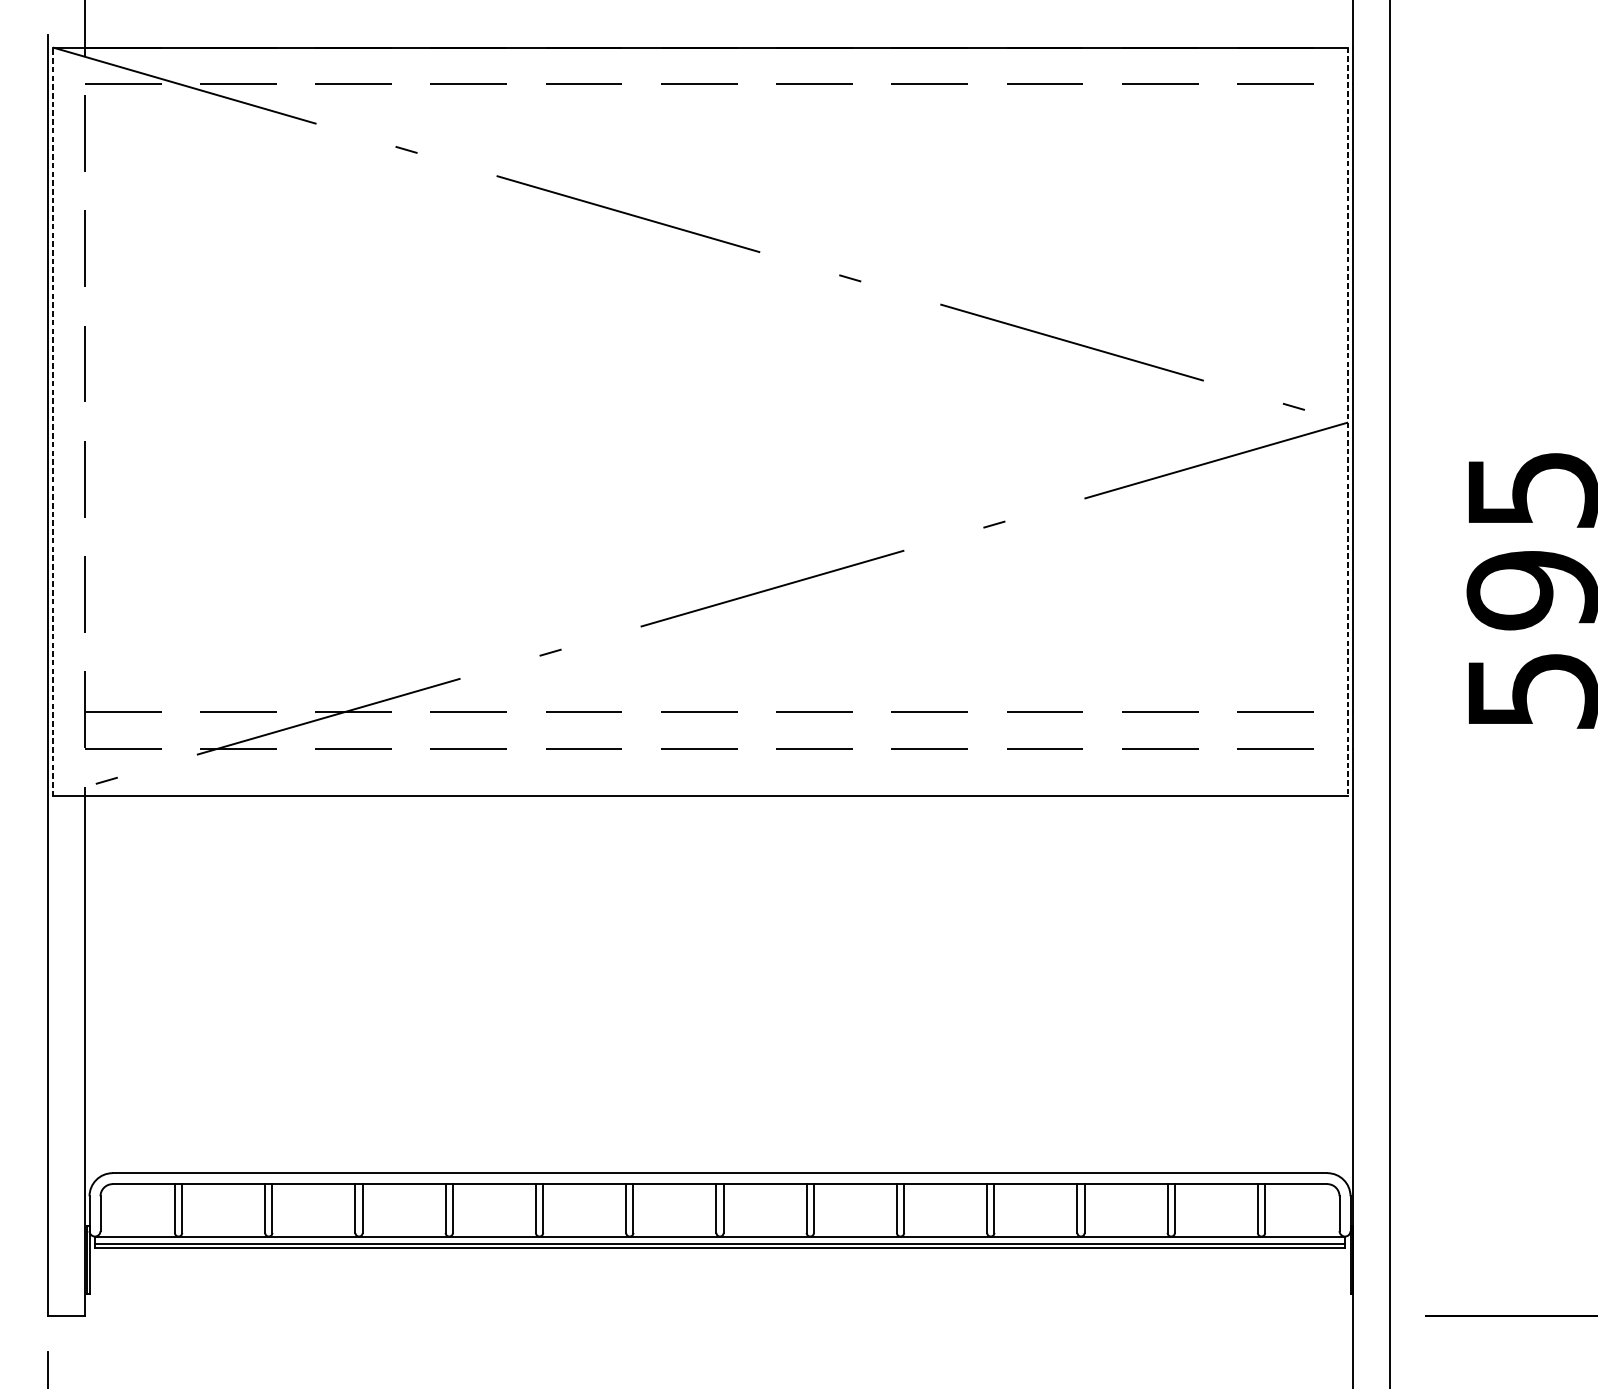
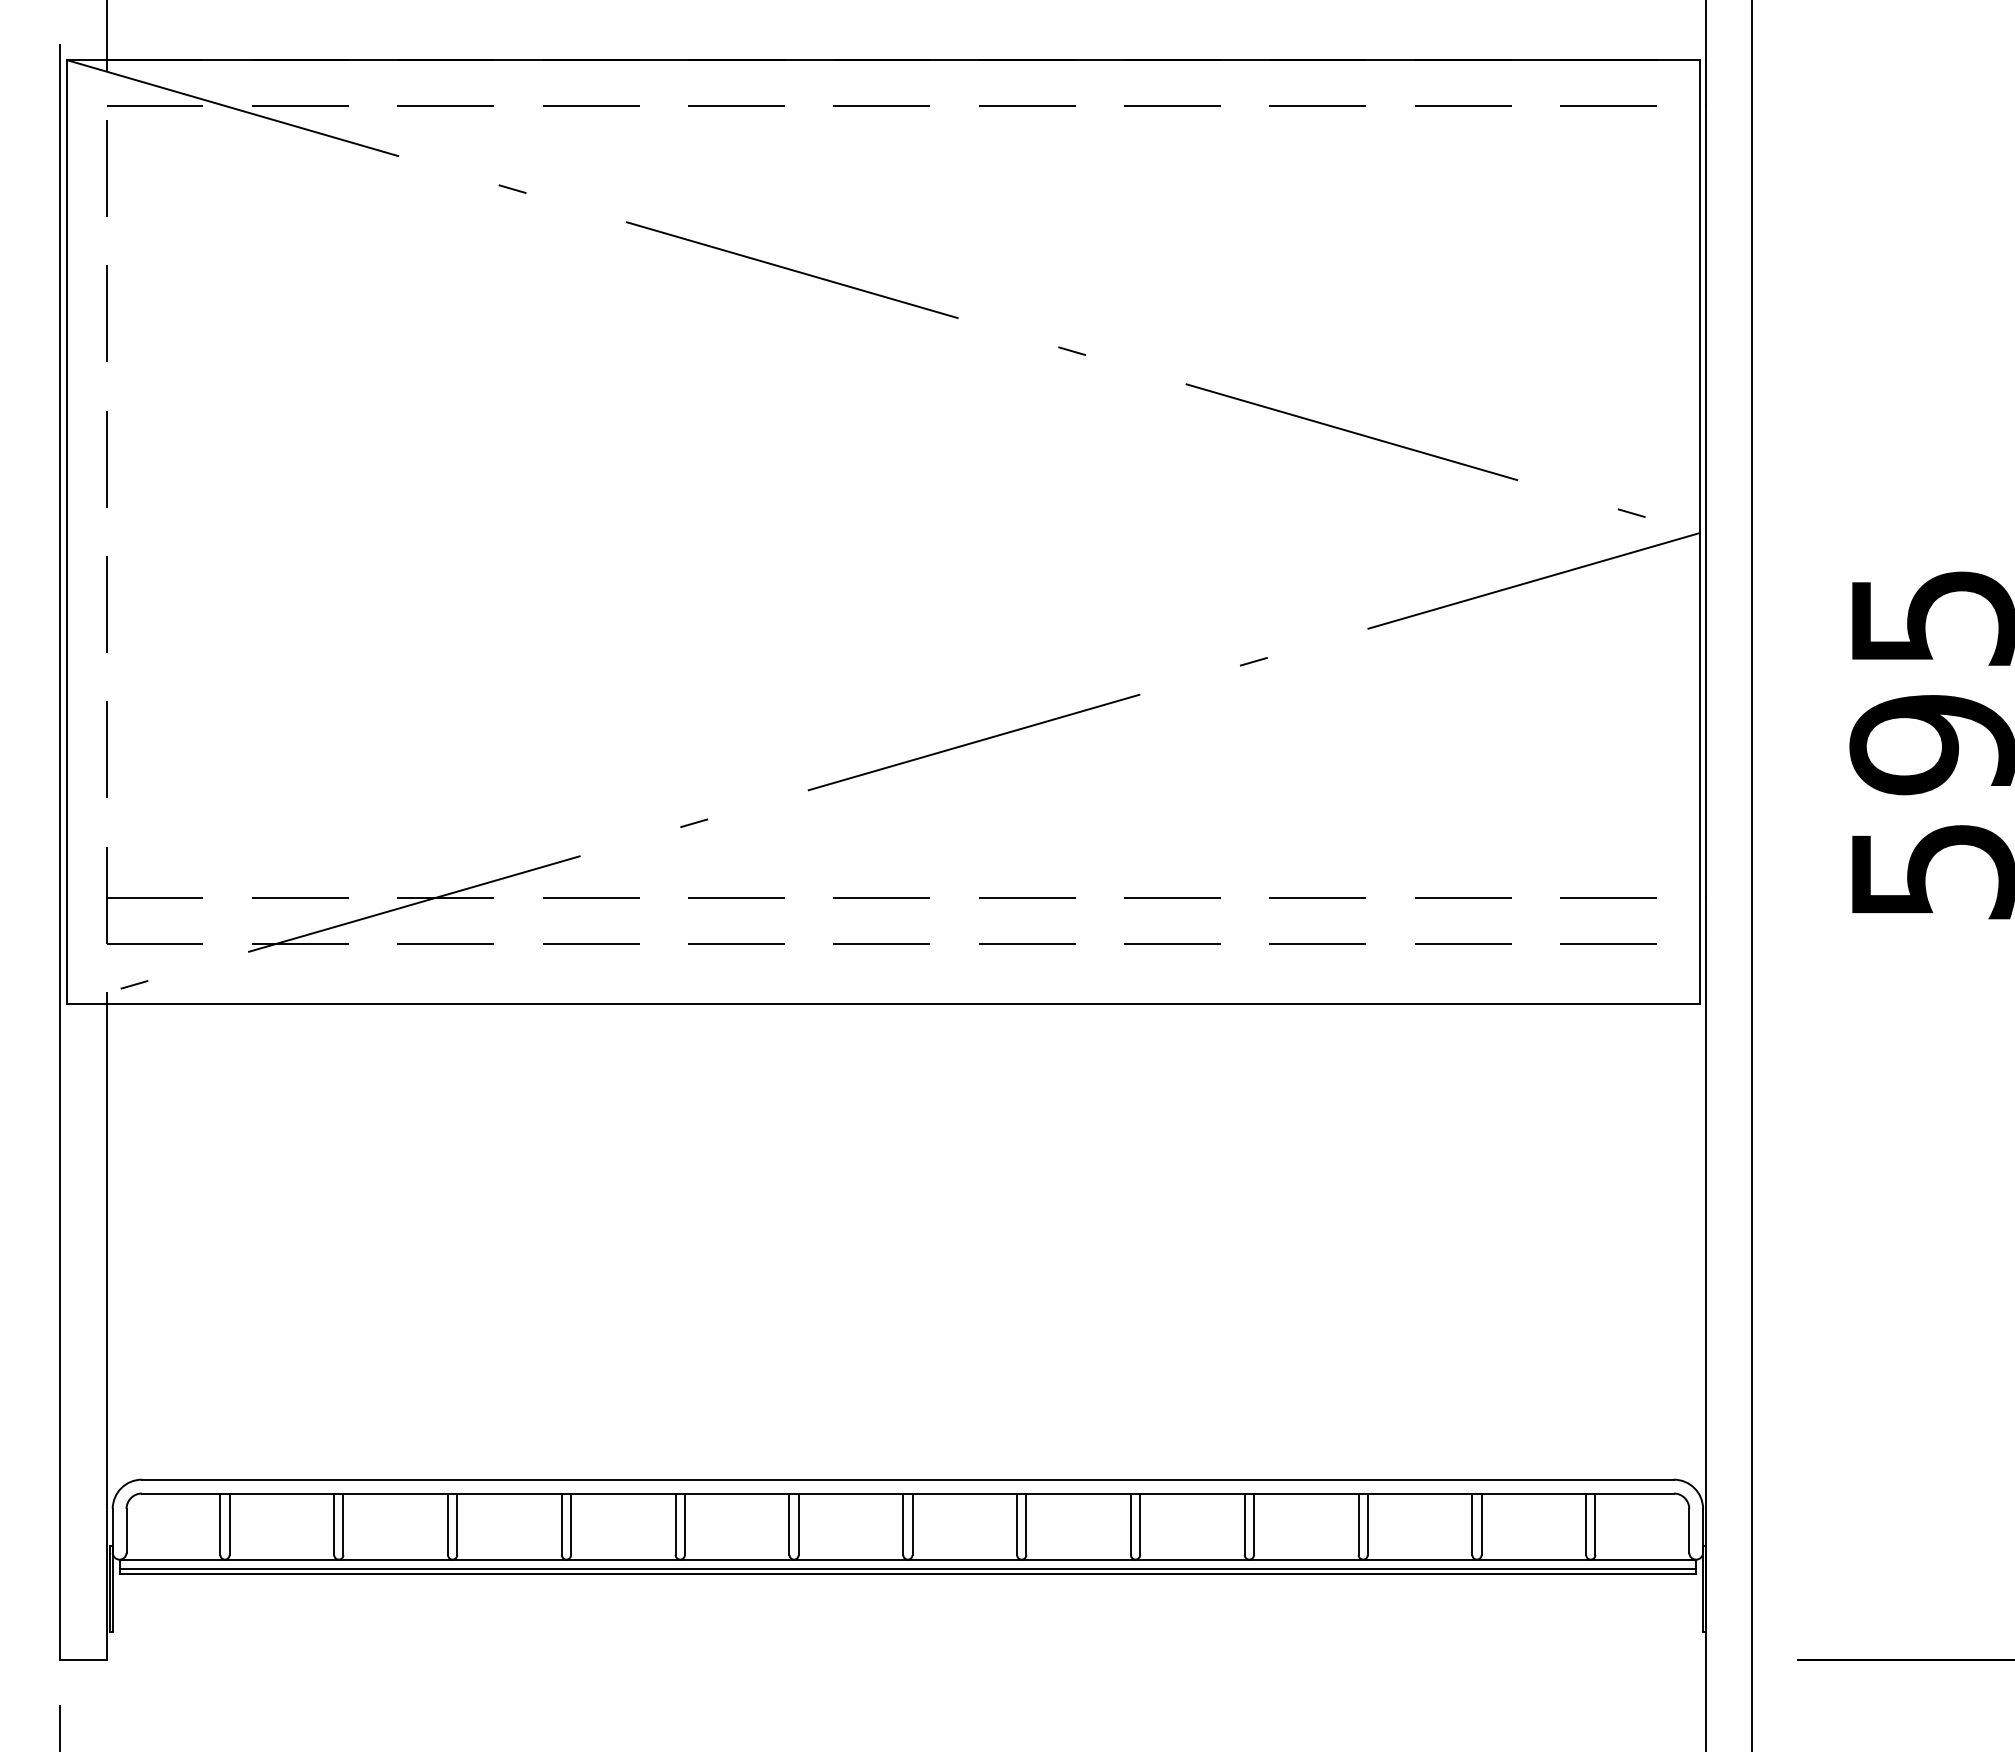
line: (52, 421) -> (66, 531), dashed -> solid
line: (1348, 422) -> (1700, 532), dashed -> solid

